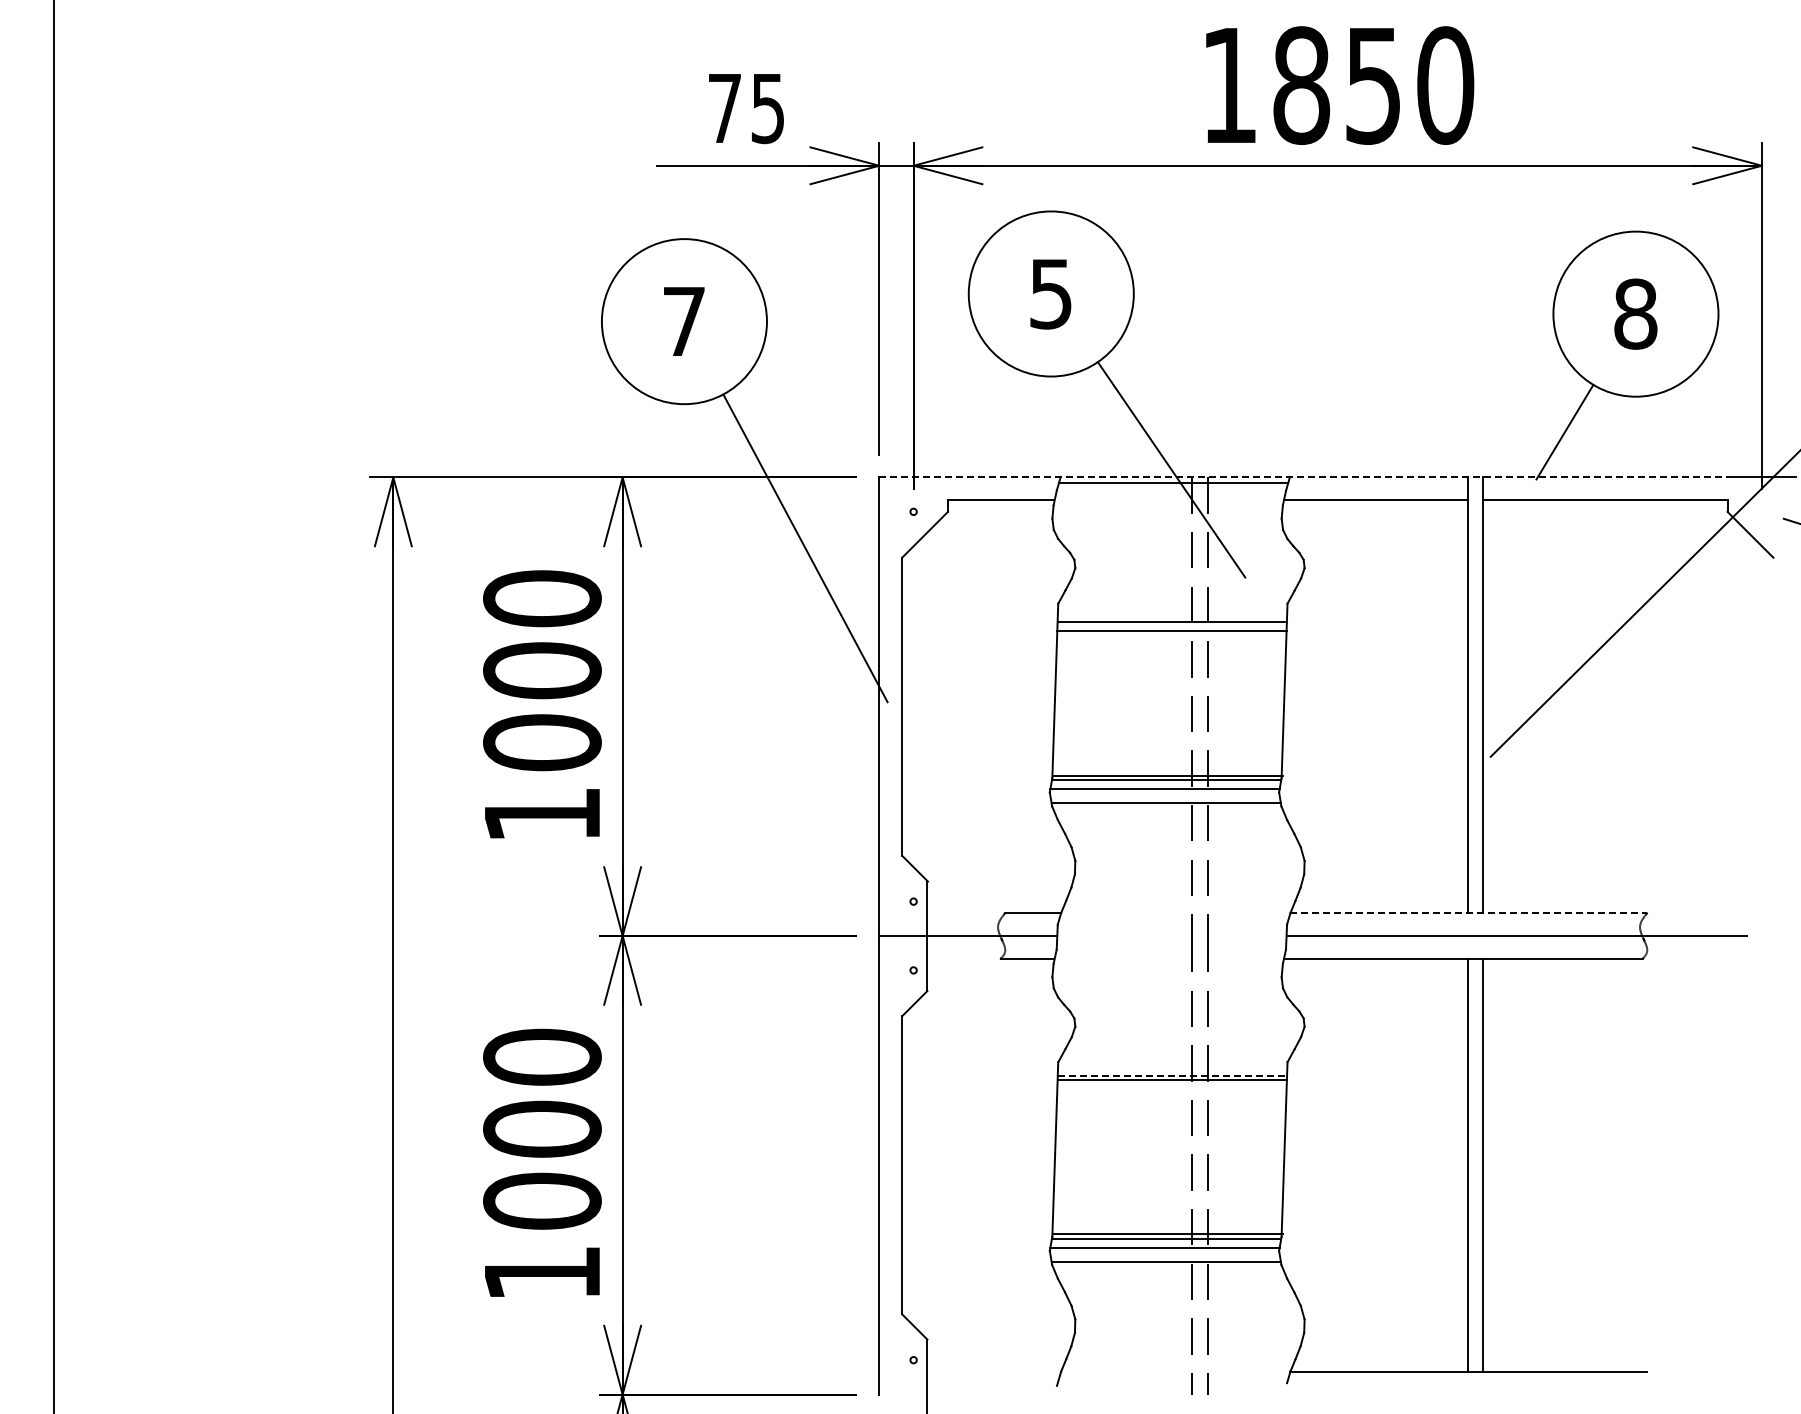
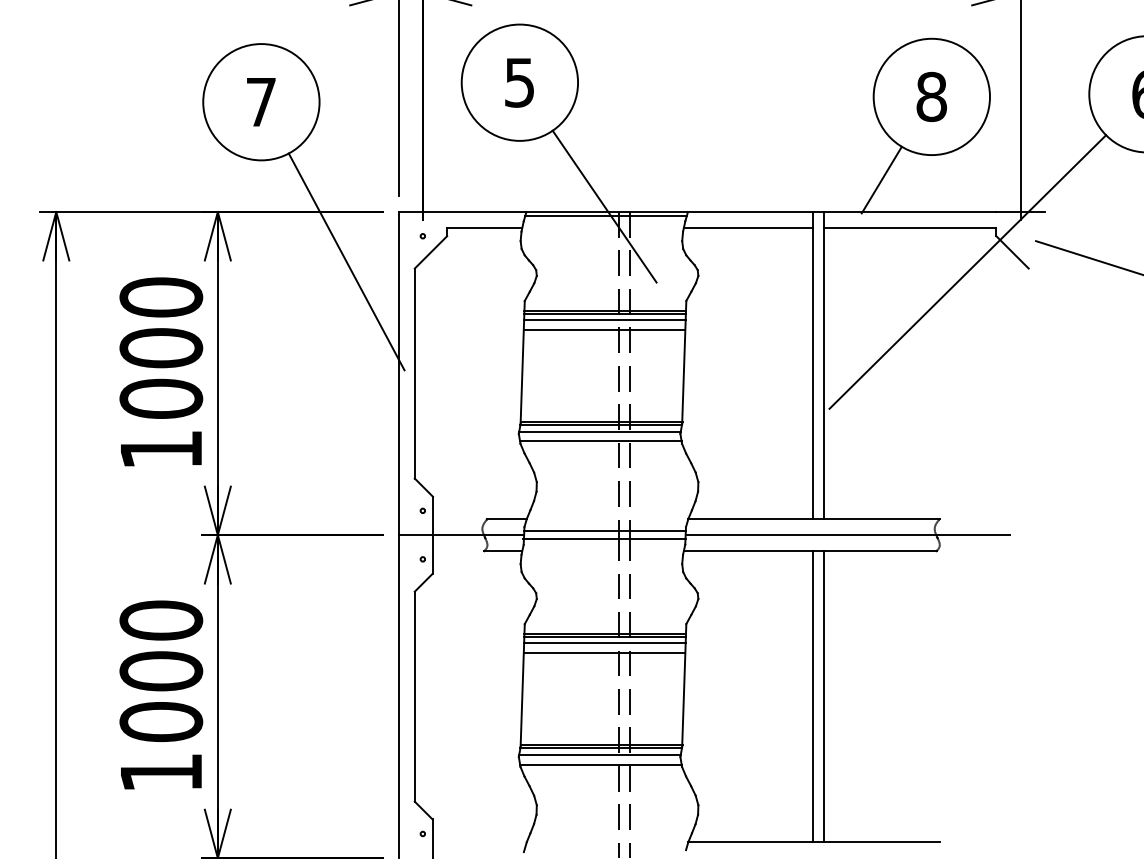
line: (1303, 477) -> (697, 212), dashed -> solid
line: (1172, 617) -> (605, 310), added
line: (1171, 644) -> (604, 329), added
line: (1469, 913) -> (814, 519), dashed -> solid
line: (1171, 930) -> (604, 531), added
line: (1170, 941) -> (603, 538), added
line: (1172, 1075) -> (605, 633), dashed -> solid
line: (1171, 1089) -> (604, 643), added
line: (1171, 1103) -> (604, 653), added

